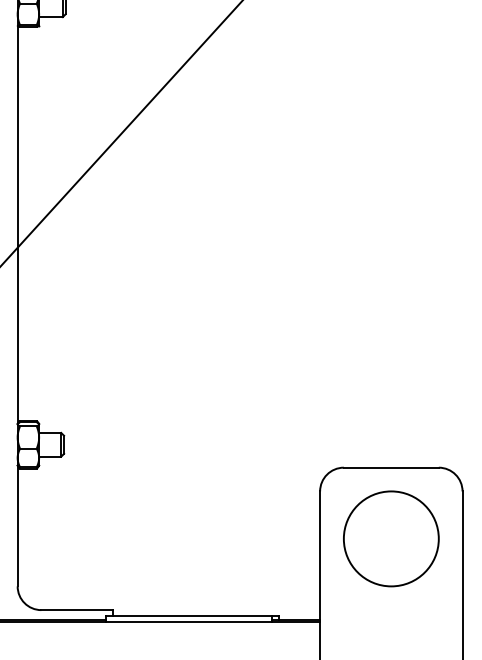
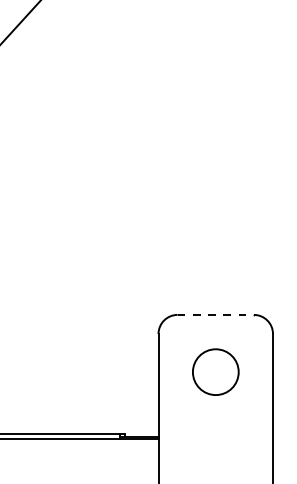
line: (391, 467) -> (215, 314), solid -> dashed
circle: (391, 538) -> (215, 371), size x0.6

